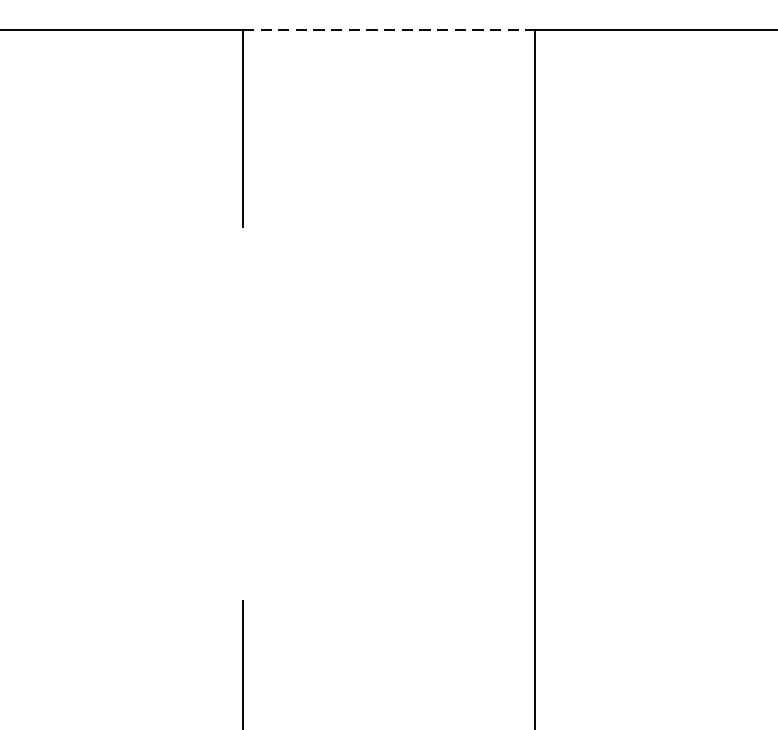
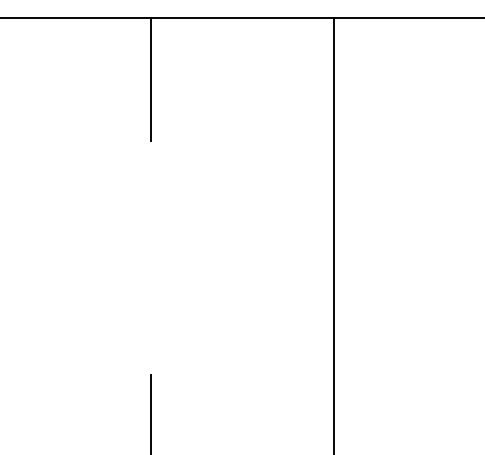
line: (389, 29) -> (242, 18), dashed -> solid

